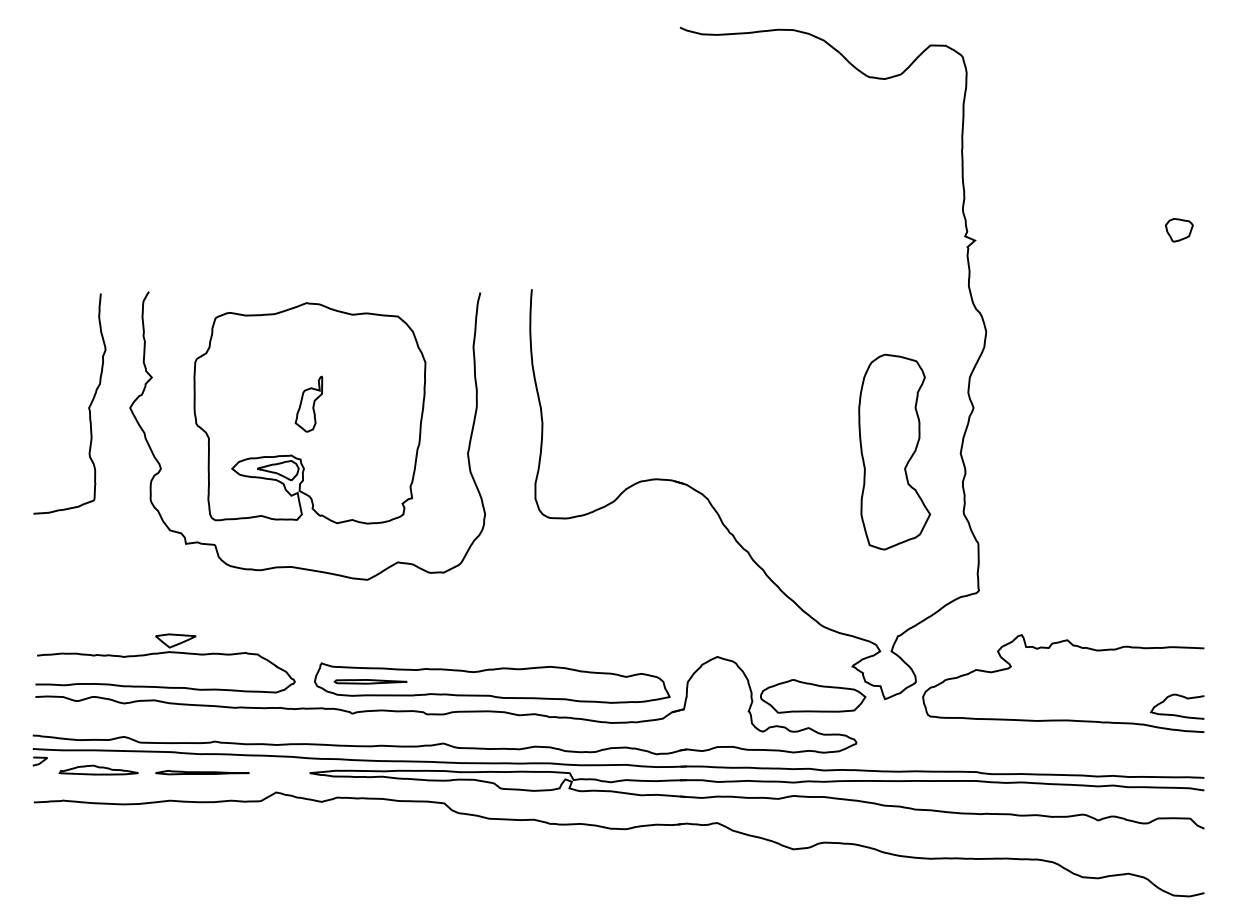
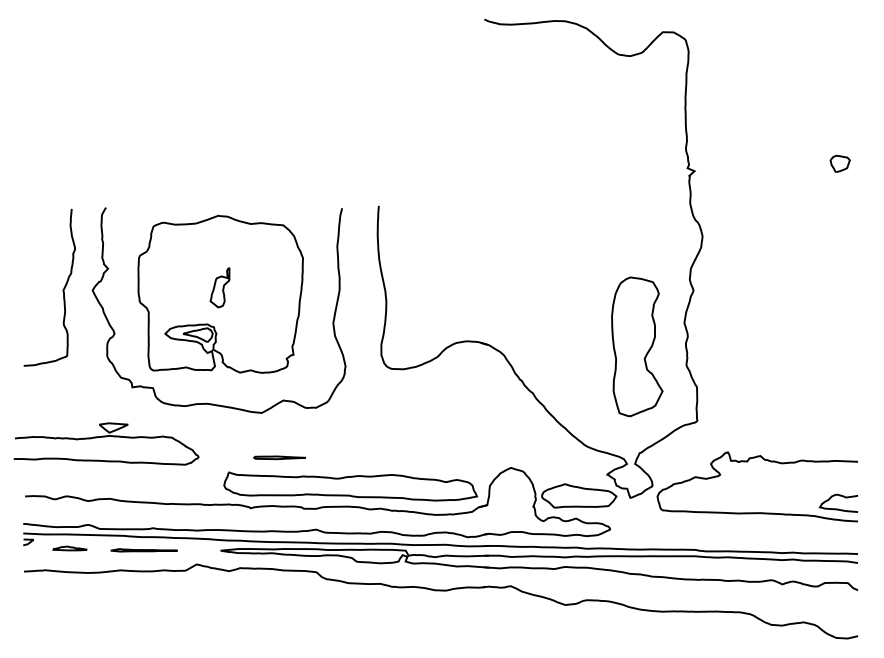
part: (894, 451) -> (637, 346), moved
part: (165, 653) -> (106, 436), moved
part: (370, 681) -> (279, 457), moved
part: (98, 769) -> (70, 548), size x0.6

